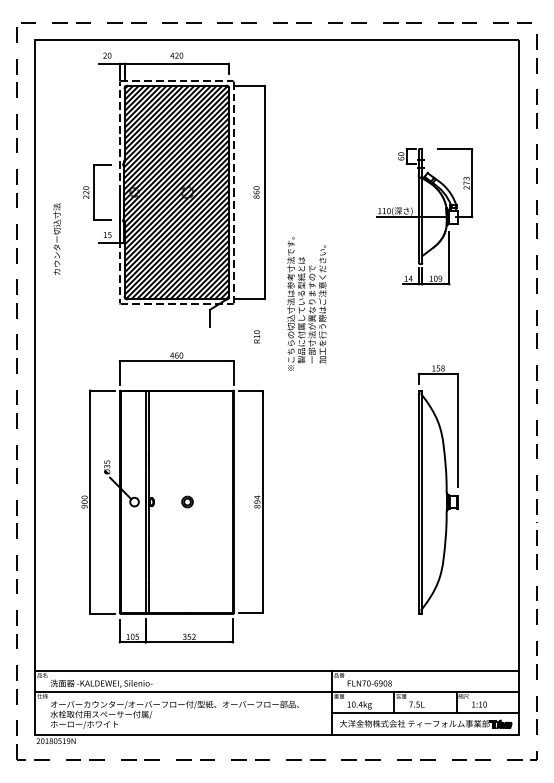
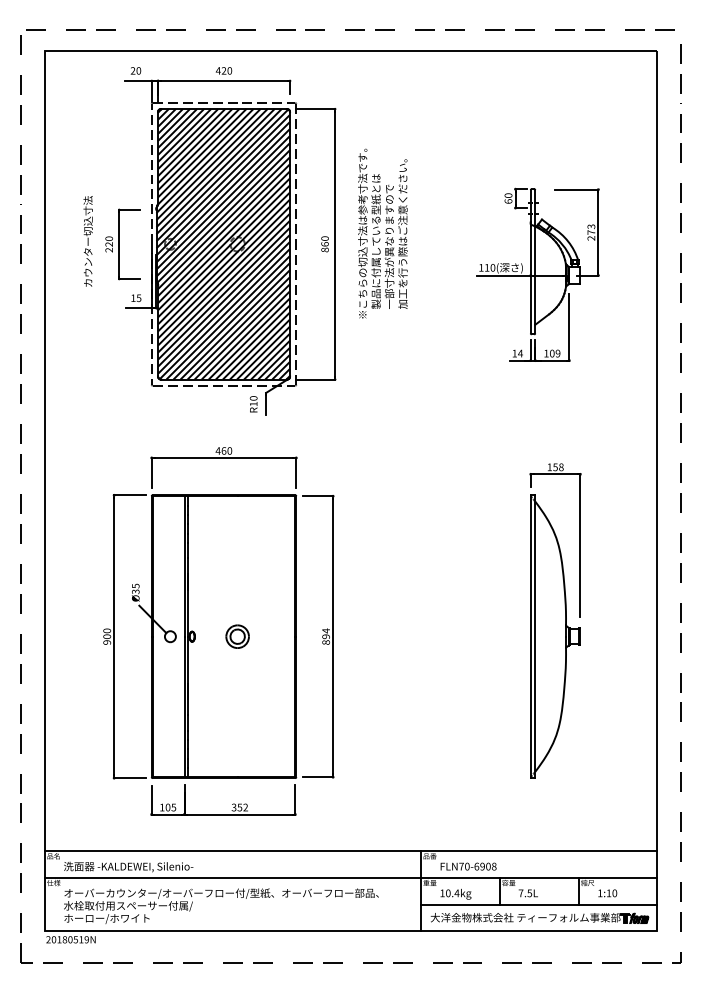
text: (56, 239) -> (87, 241), moved
text: (306, 303) -> (382, 233), moved
text: (256, 337) -> (253, 404), moved
part: (187, 501) -> (237, 636), size x1.67

